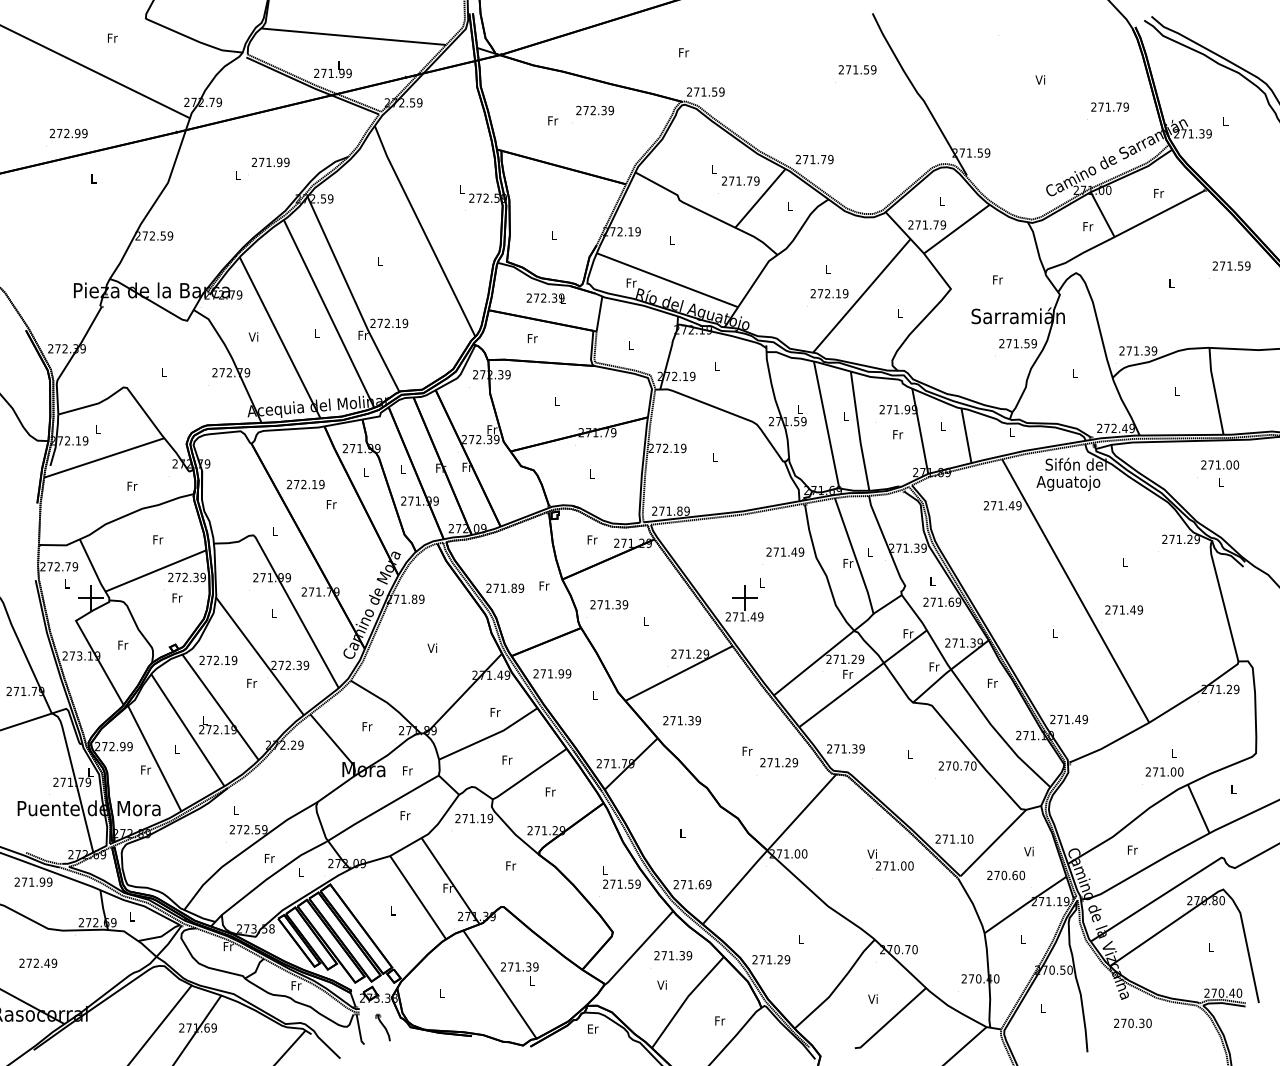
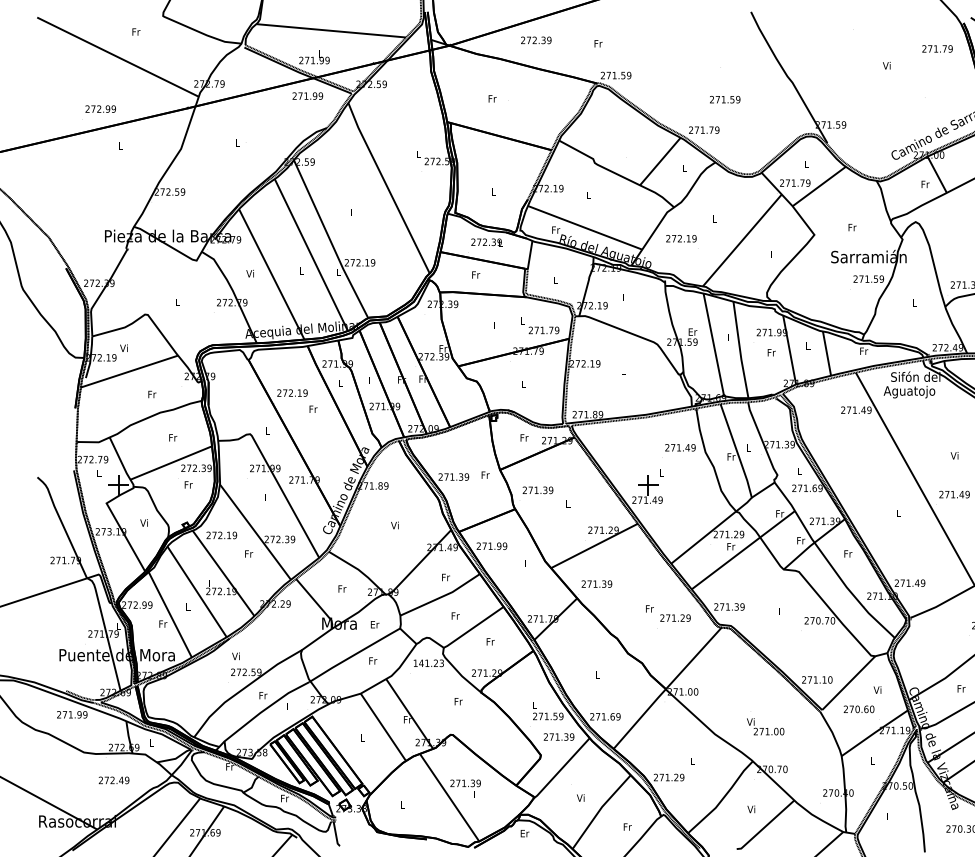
text: (857, 69) -> (725, 99), moved
text: (1109, 106) -> (937, 48), moved
text: (594, 110) -> (535, 40), moved
text: (270, 162) -> (307, 96), moved
text: (735, 175) -> (539, 325), moved
text: (829, 293) -> (681, 238), moved
text: (363, 334) -> (339, 271), Fr -> L
text: (800, 408) -> (692, 331), L -> Er
text: (97, 428) -> (124, 347), L -> Vi
text: (1012, 432) -> (864, 350), L -> Fr
text: (1123, 561) -> (954, 455), L -> Vi
text: (513, 587) -> (460, 476), 271.89 -> 271.39
text: (122, 644) -> (144, 522), Fr -> Vi
text: (407, 770) -> (374, 624), Fr -> Er
text: (235, 809) -> (235, 655), L -> Vi
text: (474, 818) -> (429, 663), 271.19 -> 141.23
text: (890, 859) -> (765, 726), moved
text: (673, 955) -> (559, 736), moved
text: (38, 962) -> (114, 779), moved
part: (382, 1027) -> (354, 832), removed

